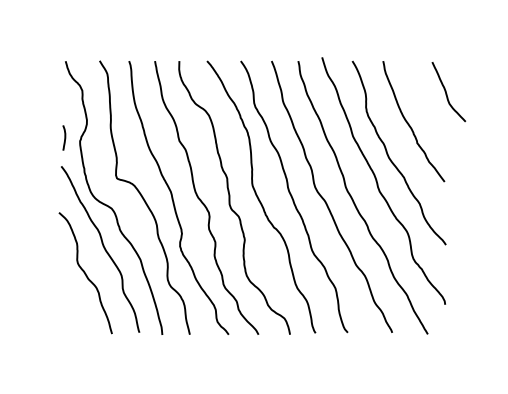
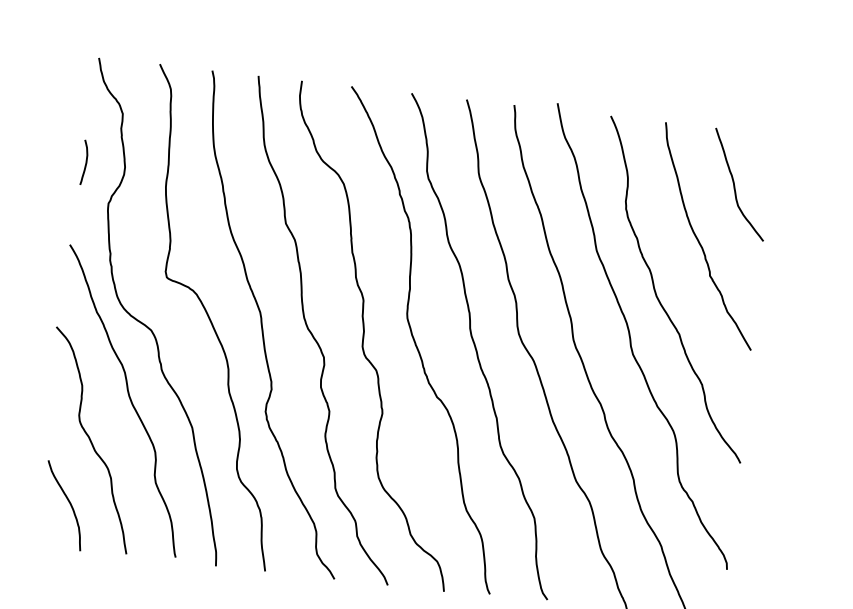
curve: (447, 93) -> (736, 187), moved
curve: (64, 137) -> (85, 161), moved
curve: (76, 309) -> (67, 503), added

